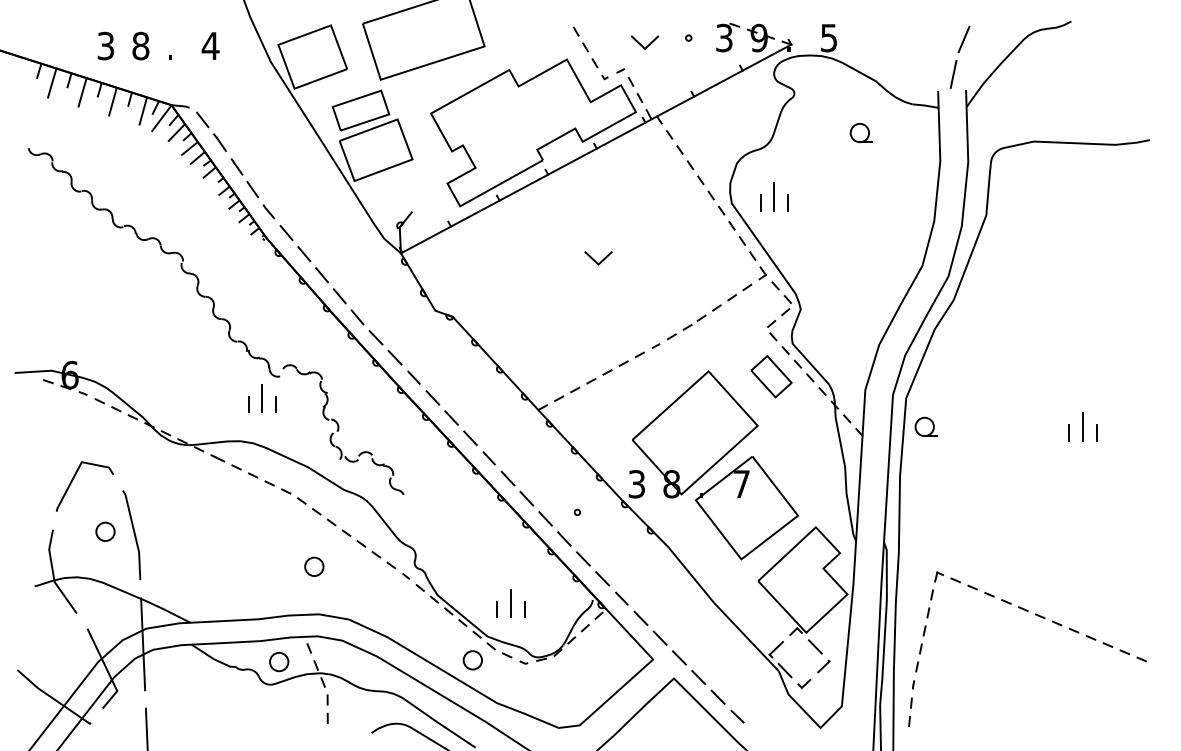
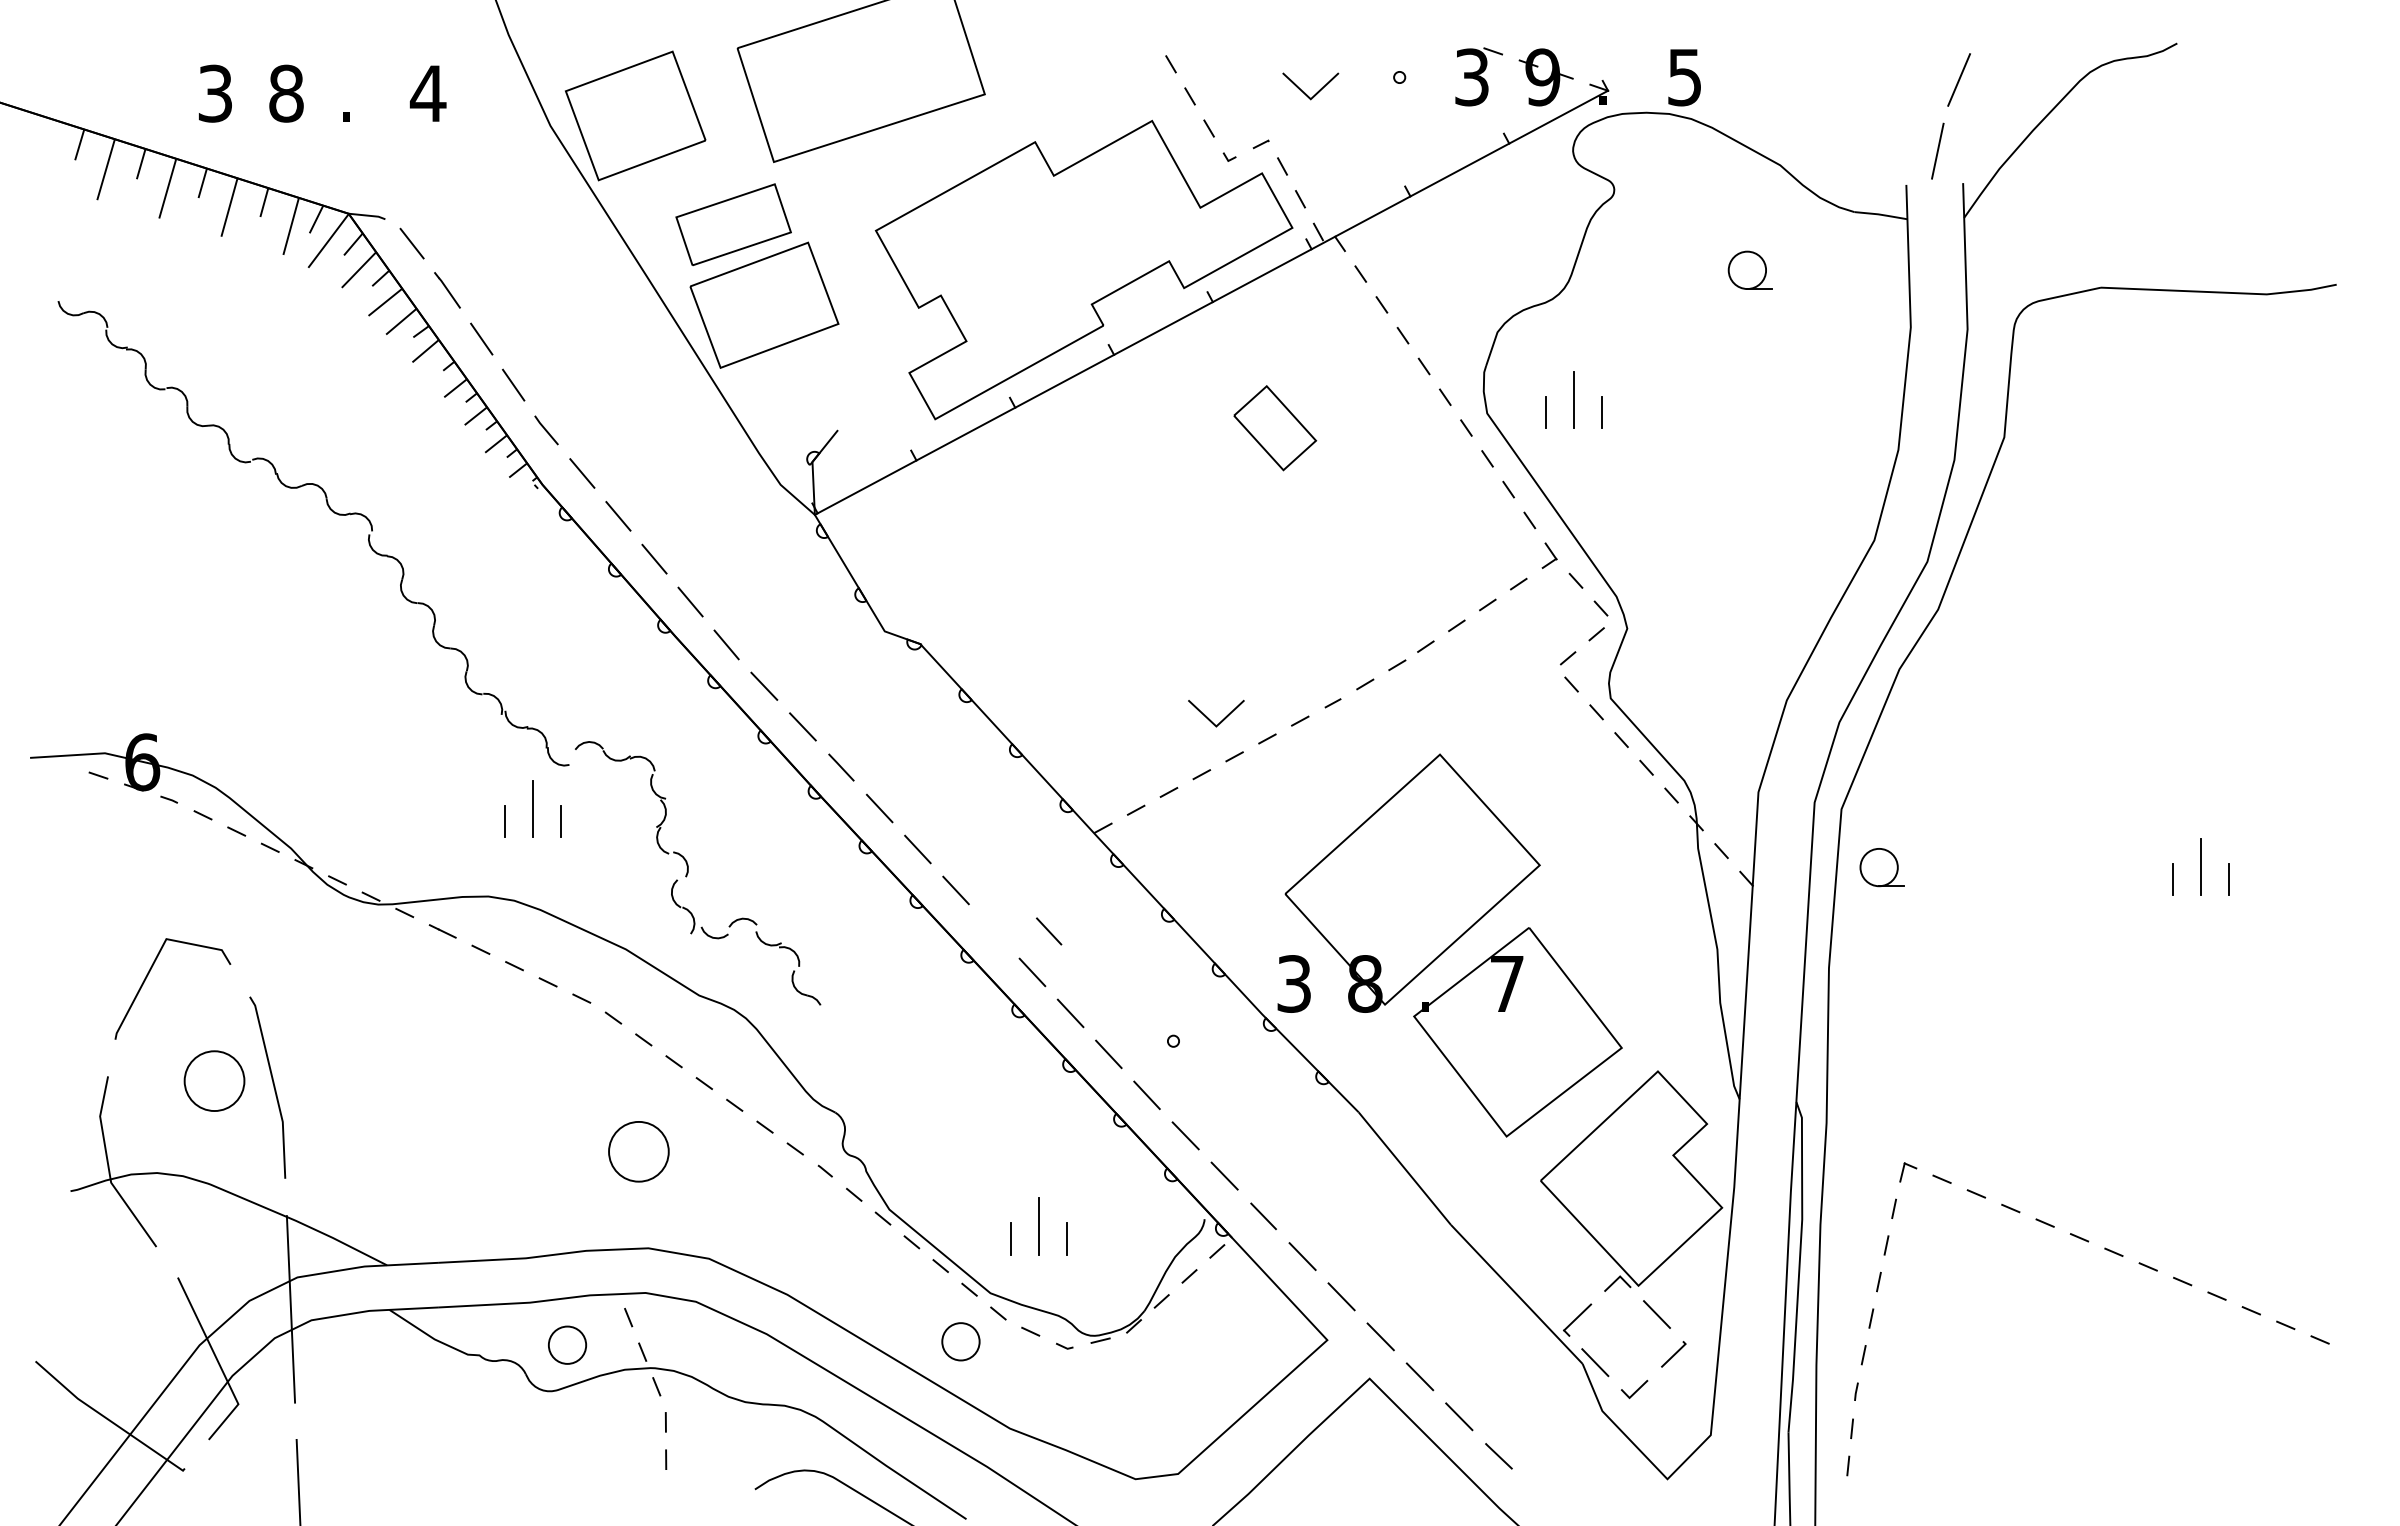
line: (595, 260) -> (1210, 718), moved
part: (771, 376) -> (1275, 427), moved
line: (488, 458) -> (1047, 931), moved
circle: (105, 531) -> (214, 1079), size x1.6
circle: (314, 566) -> (639, 1151), size x1.6

